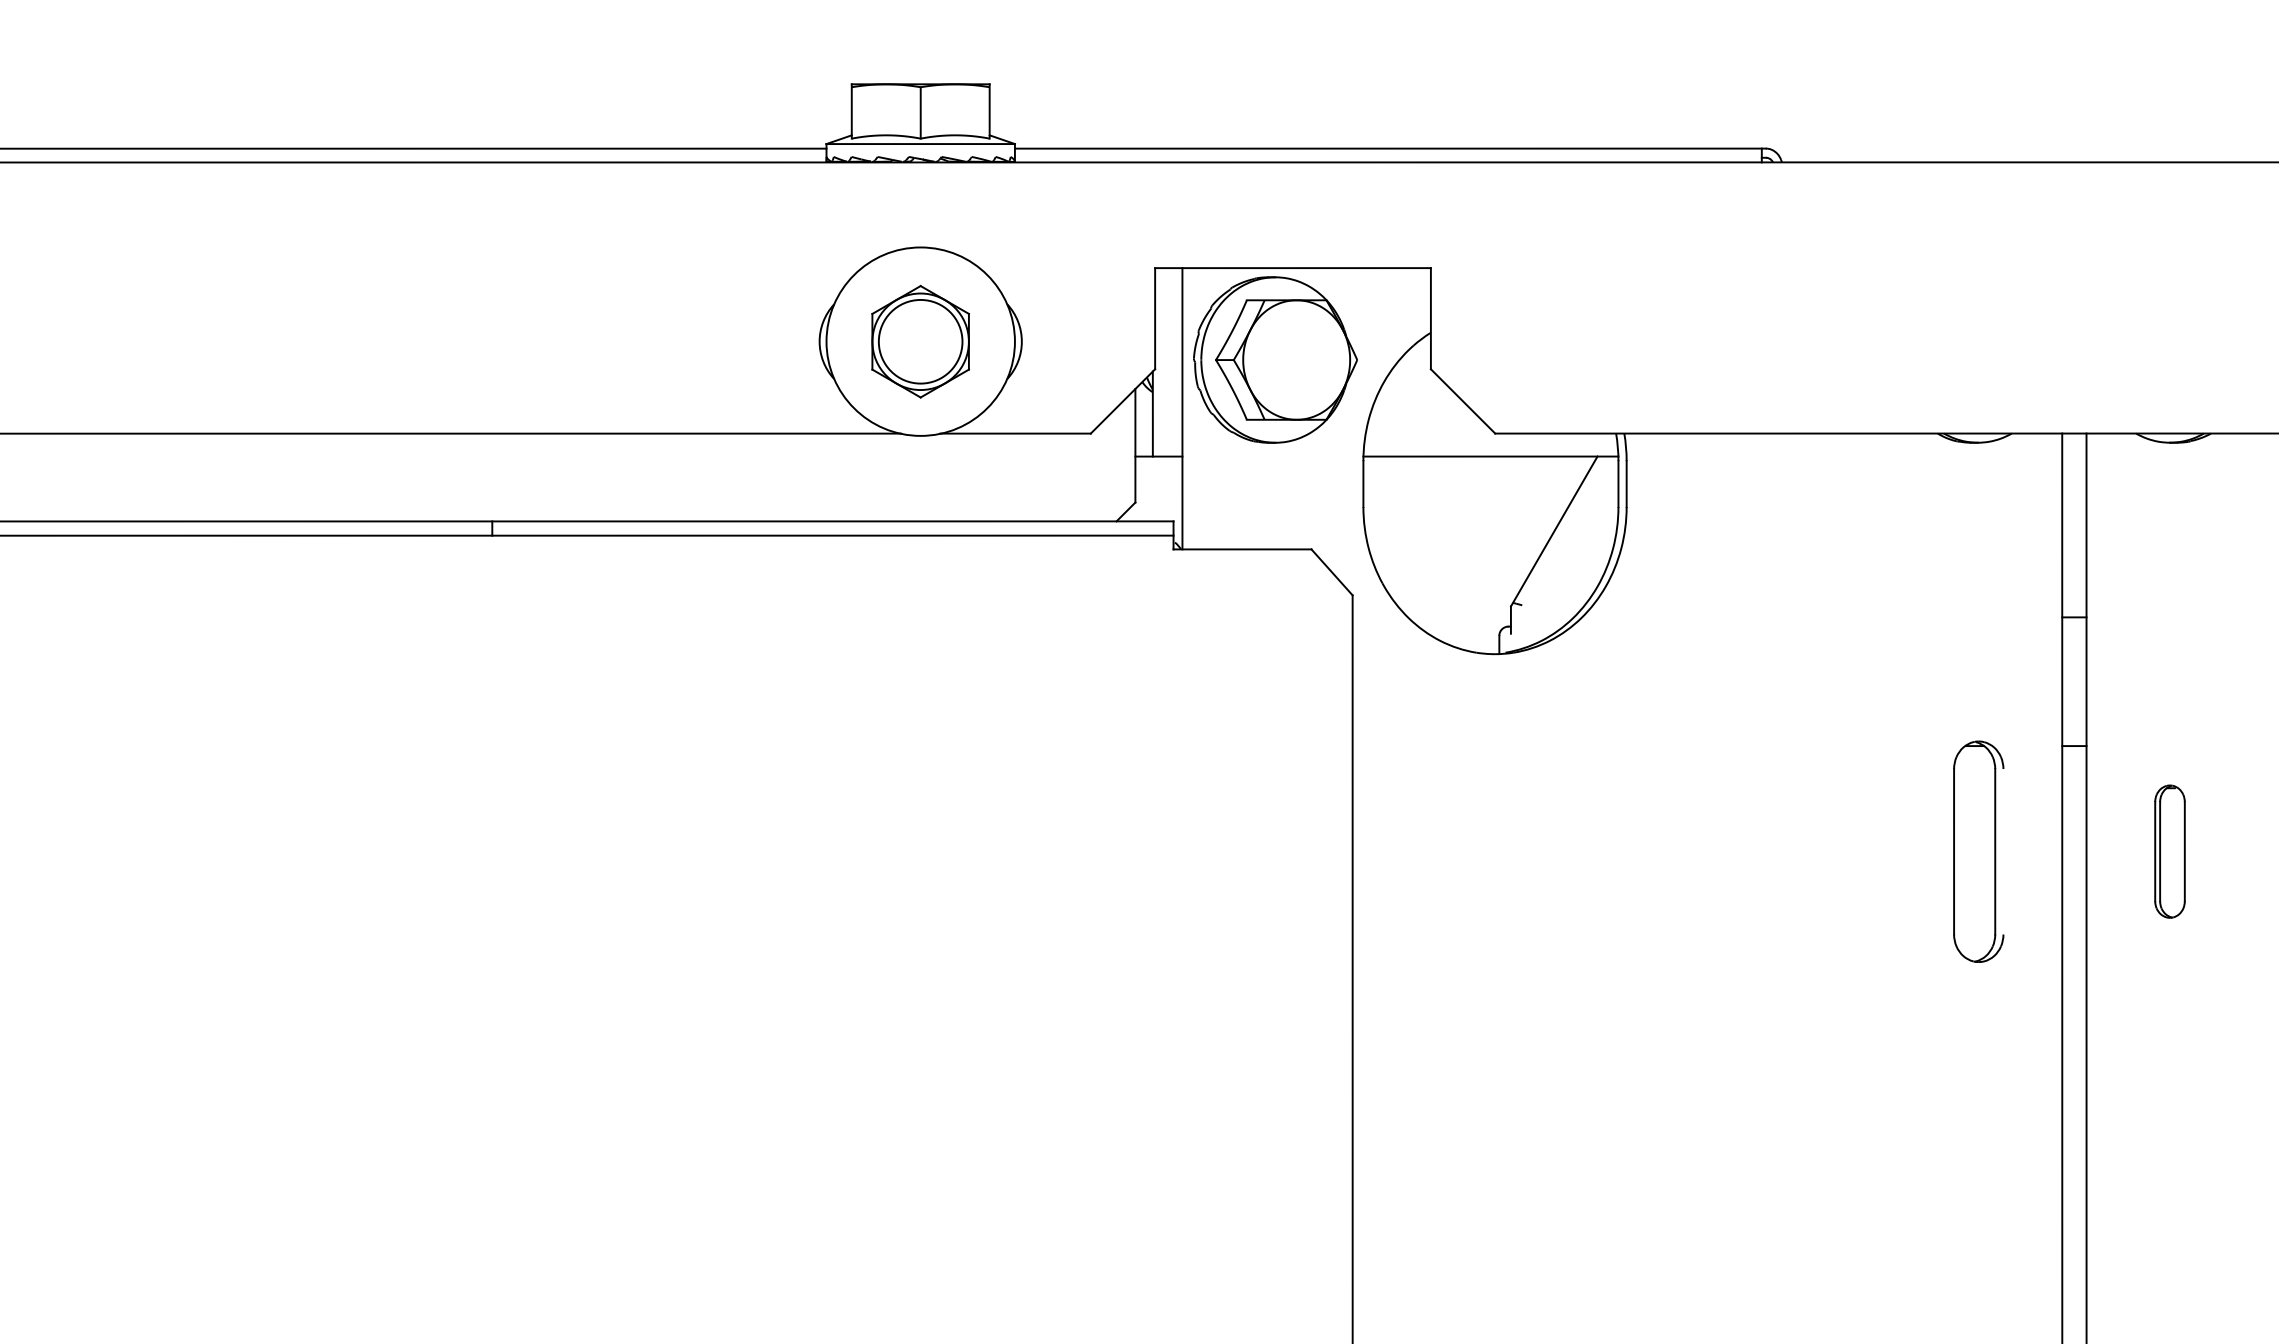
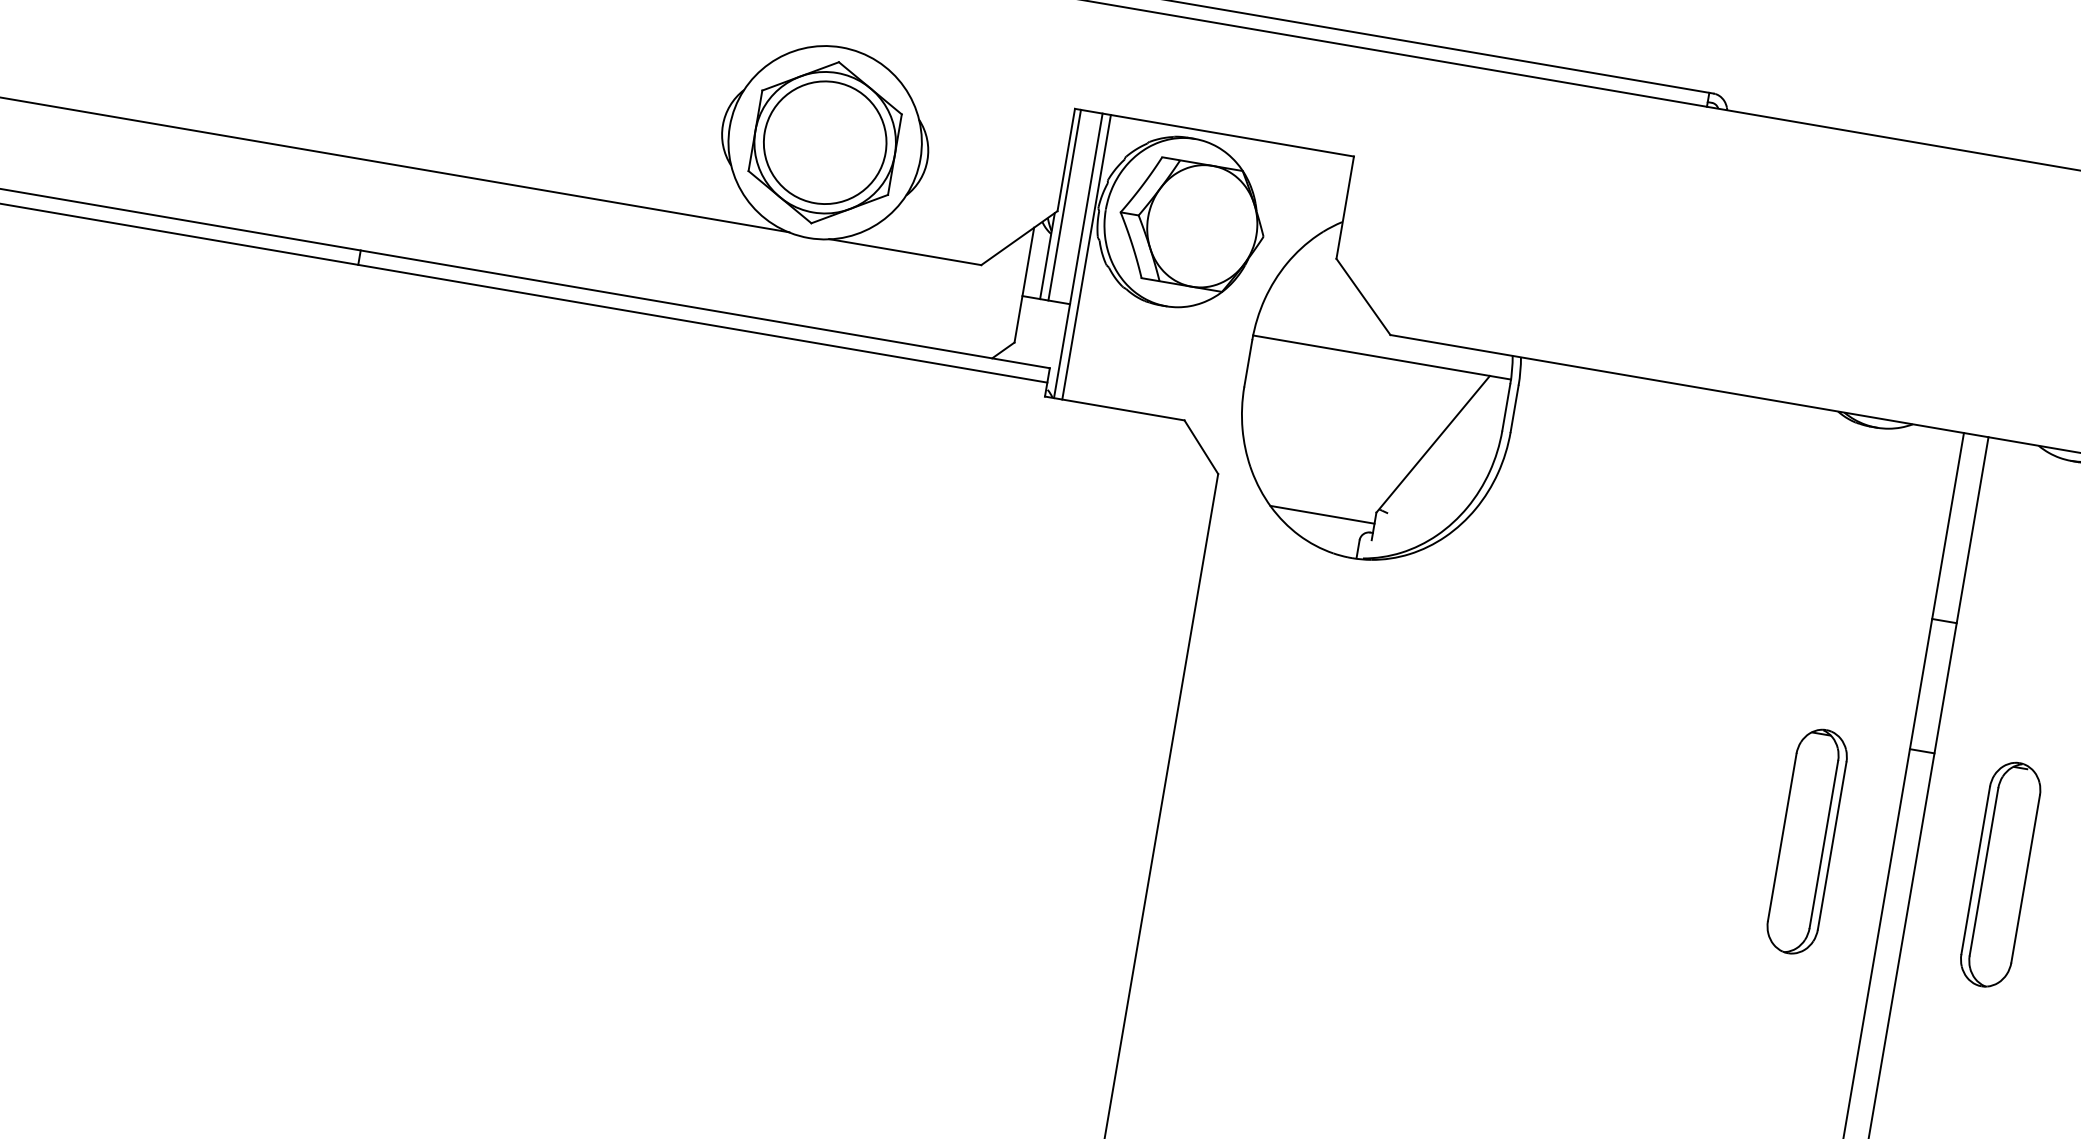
part: (920, 341) -> (824, 142), size x1.43
line: (1161, 362) -> (1065, 205), added
line: (1190, 408) -> (1086, 256), added
line: (1459, 617) -> (1322, 514), added
line: (2003, 851) -> (1832, 845), added
part: (2169, 851) -> (2000, 874), size x1.67

